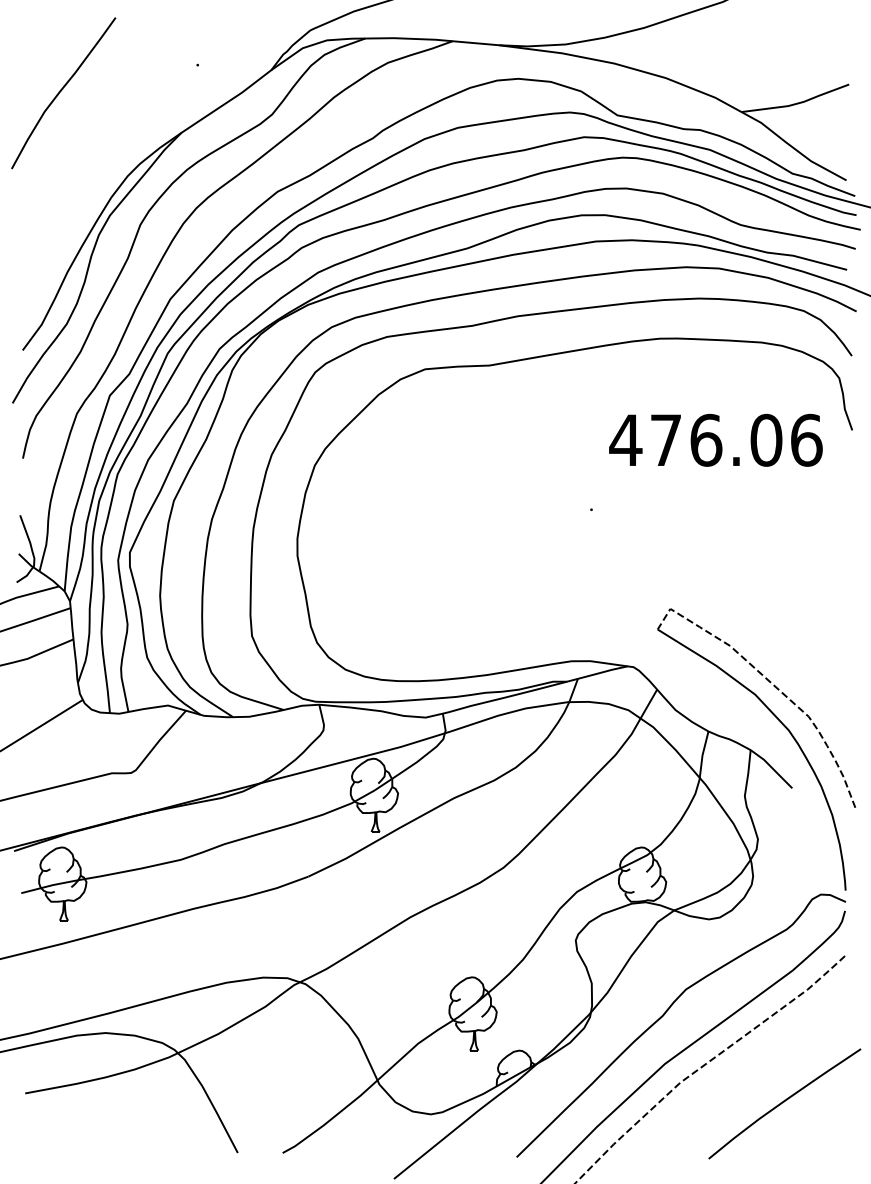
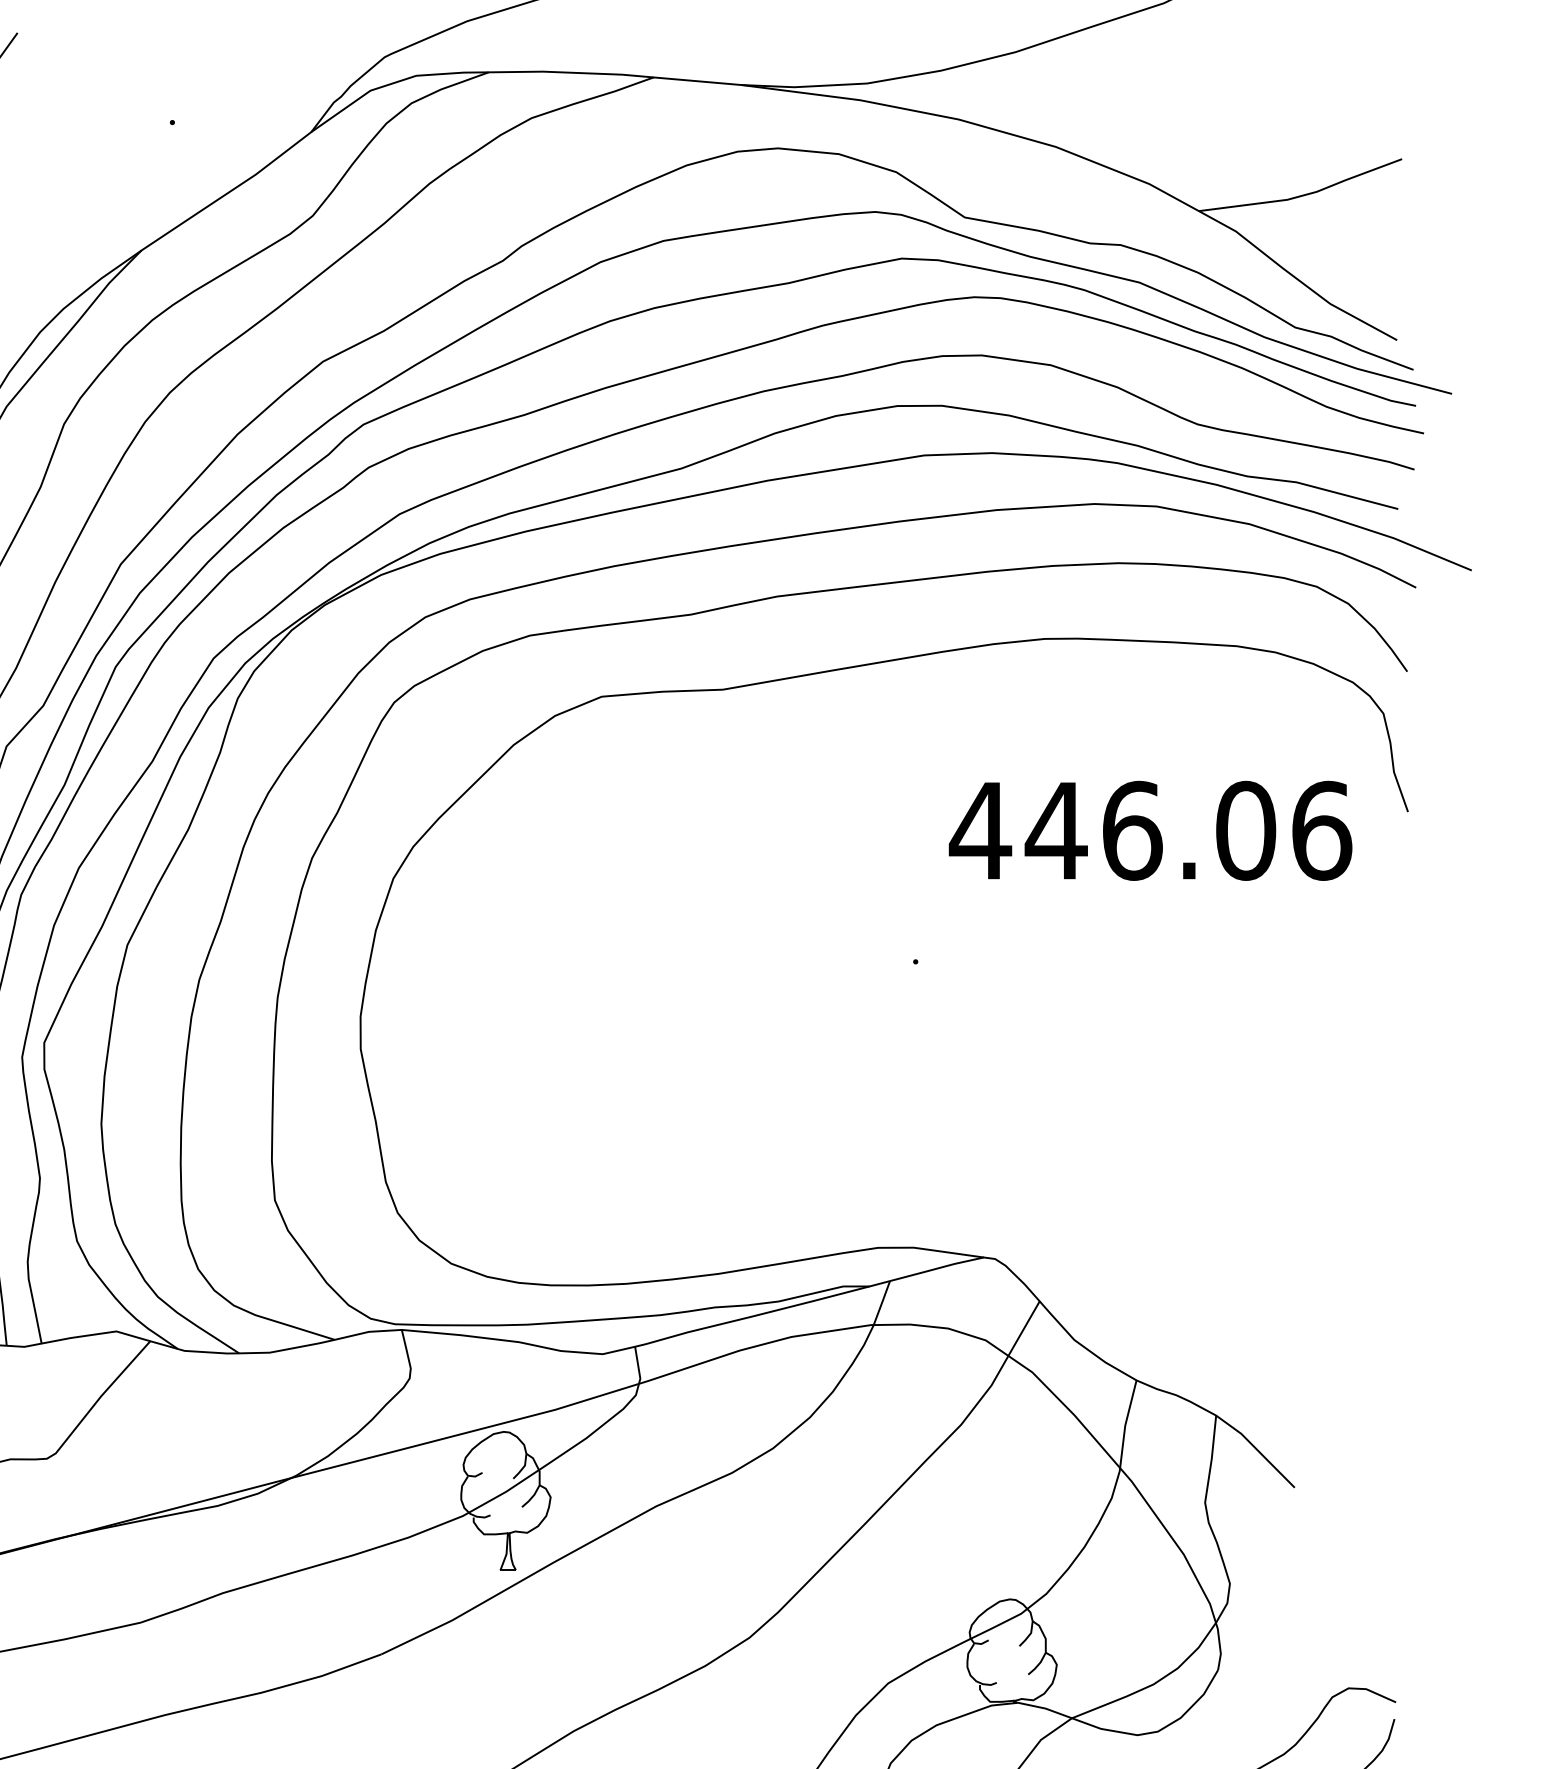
text: (665, 439) -> (1055, 829), 476.06 -> 446.06
part: (781, 724) -> (1274, 1367), removed

